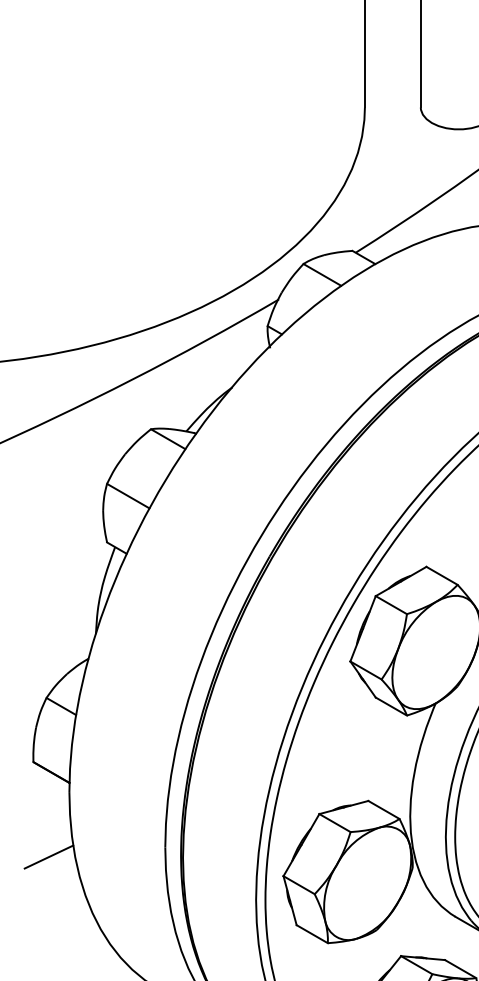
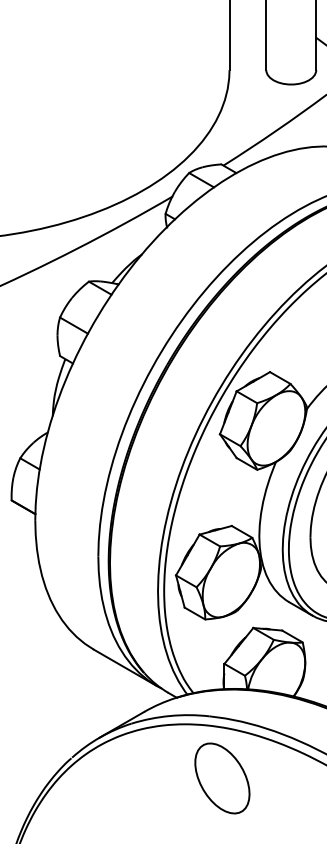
line: (48, 856) -> (21, 562), removed

